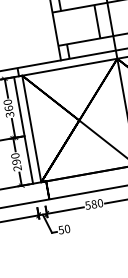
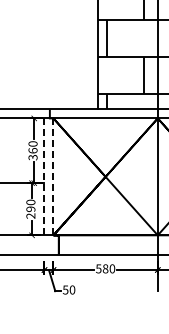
line: (31, 129) -> (53, 177), solid -> dashed
line: (23, 131) -> (44, 177), solid -> dashed

